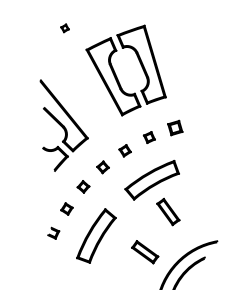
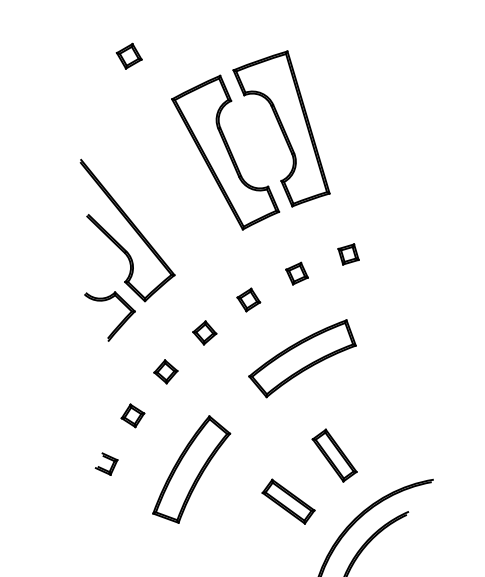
part: (64, 28) -> (128, 56), size x1.67
part: (175, 127) -> (348, 253), size x0.71
part: (168, 211) -> (334, 454), moved

